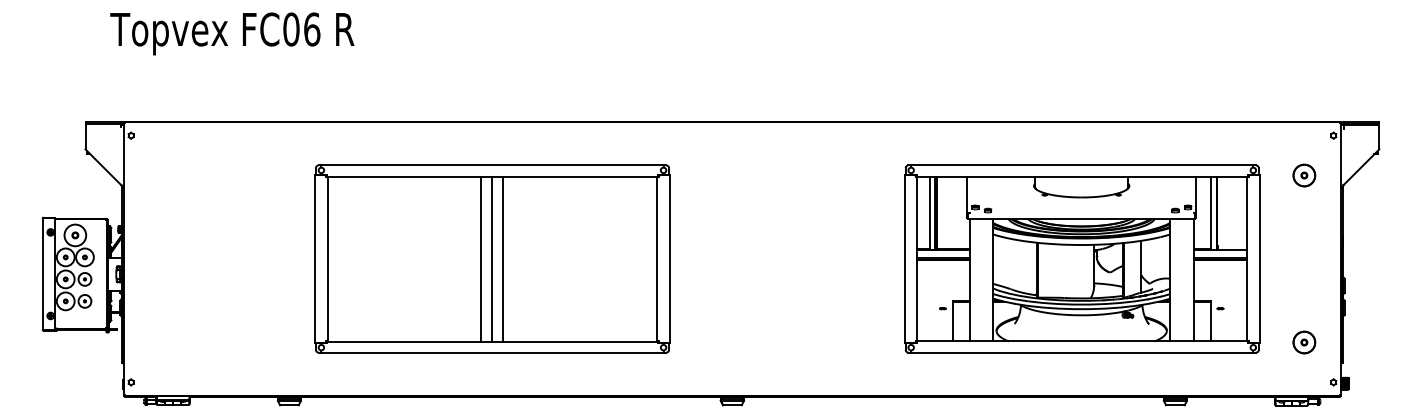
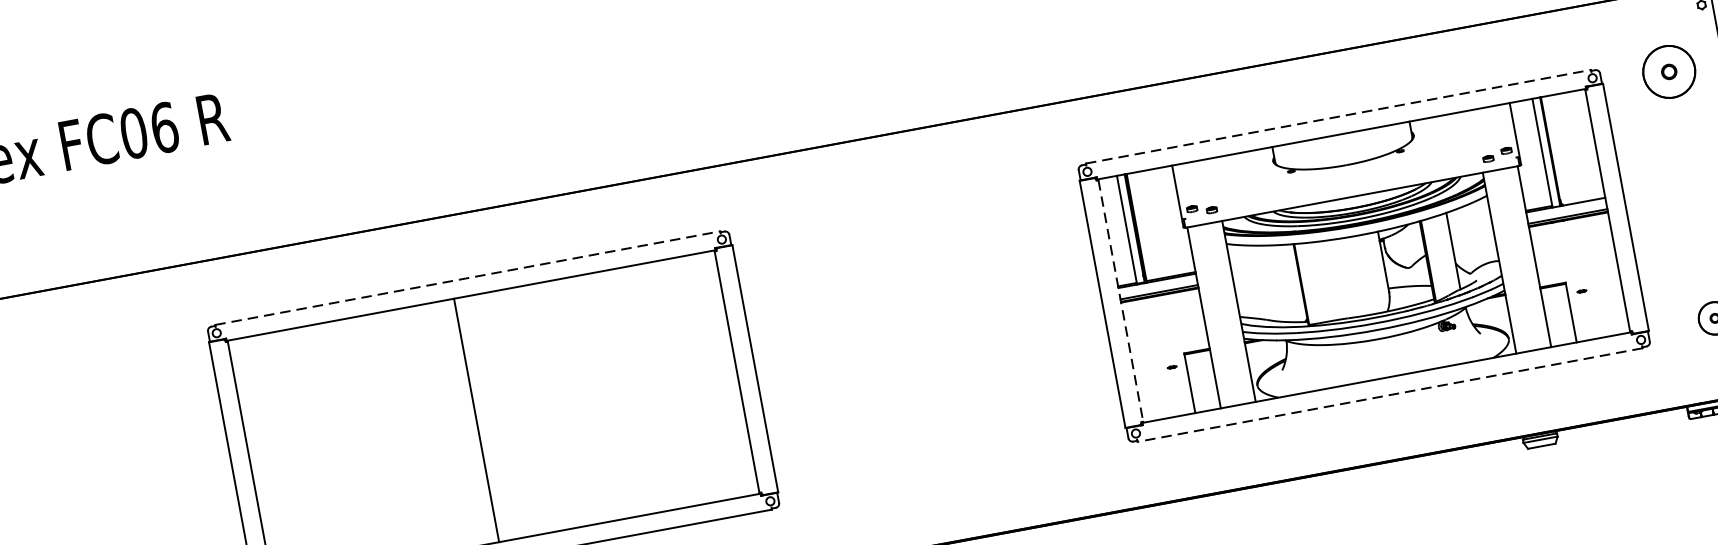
line: (493, 164) -> (469, 277), solid -> dashed
line: (1082, 164) -> (1338, 116), solid -> dashed
part: (1304, 175) -> (1669, 71), size x1.6
line: (491, 258) -> (491, 416), removed
line: (502, 258) -> (508, 413), removed
line: (917, 259) -> (1121, 301), solid -> dashed
line: (1081, 353) -> (1389, 395), solid -> dashed

